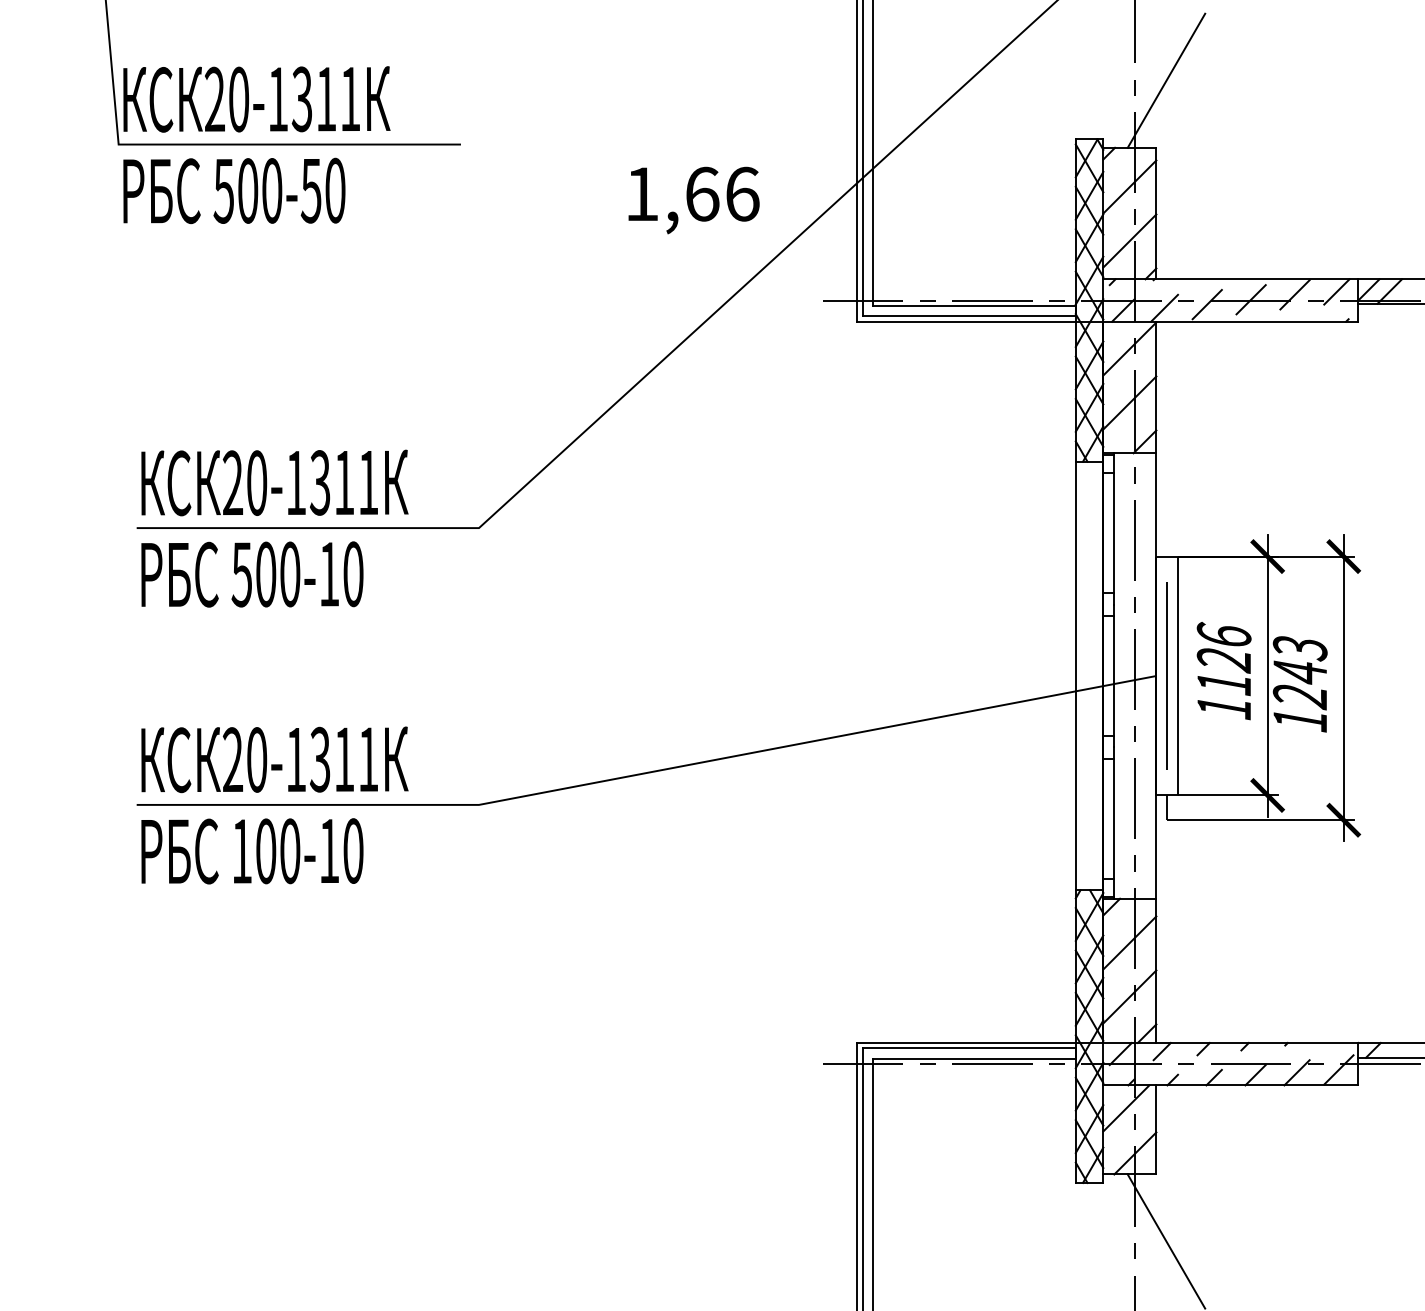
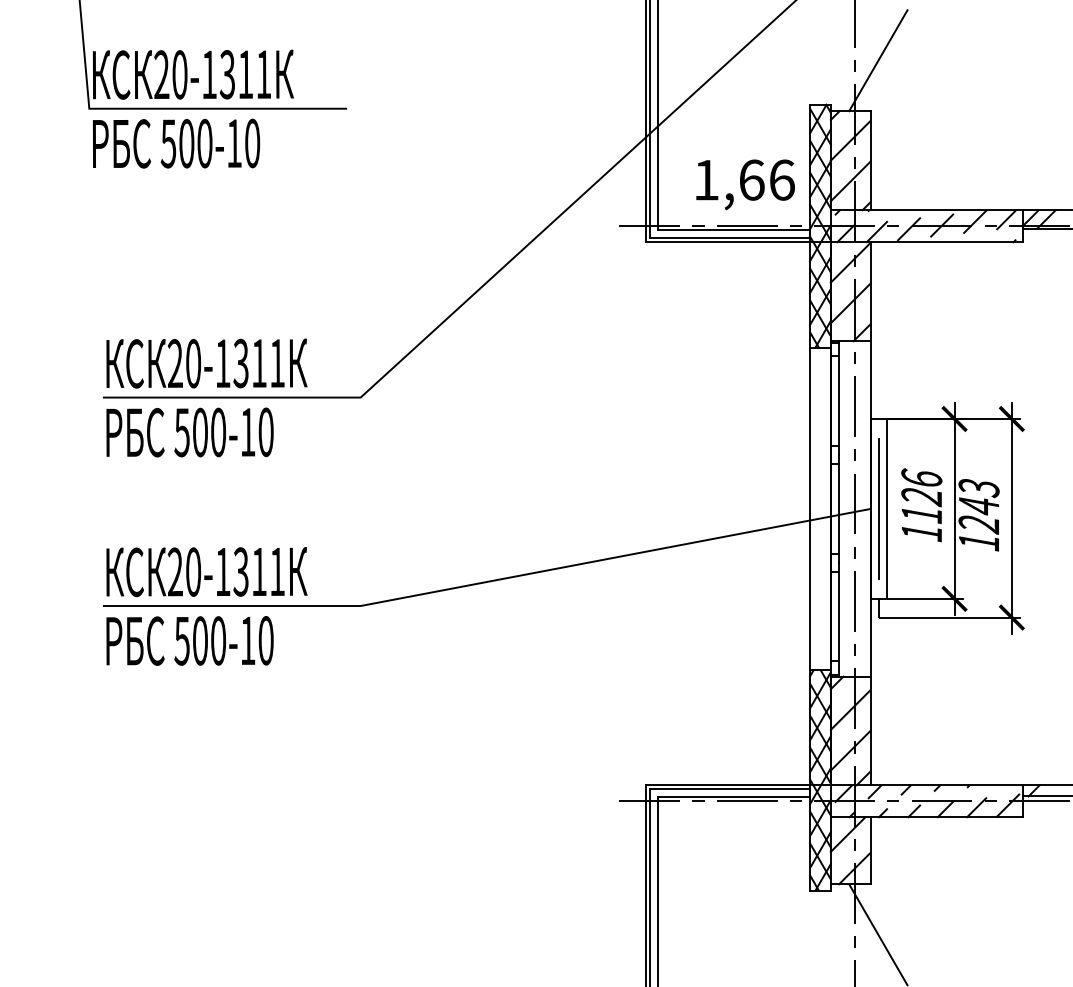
text: (310, 190) -> (233, 143), 500-50 -> 500-10
text: (693, 199) -> (745, 184), moved
text: (241, 852) -> (181, 641), 100-10 -> 500-10

